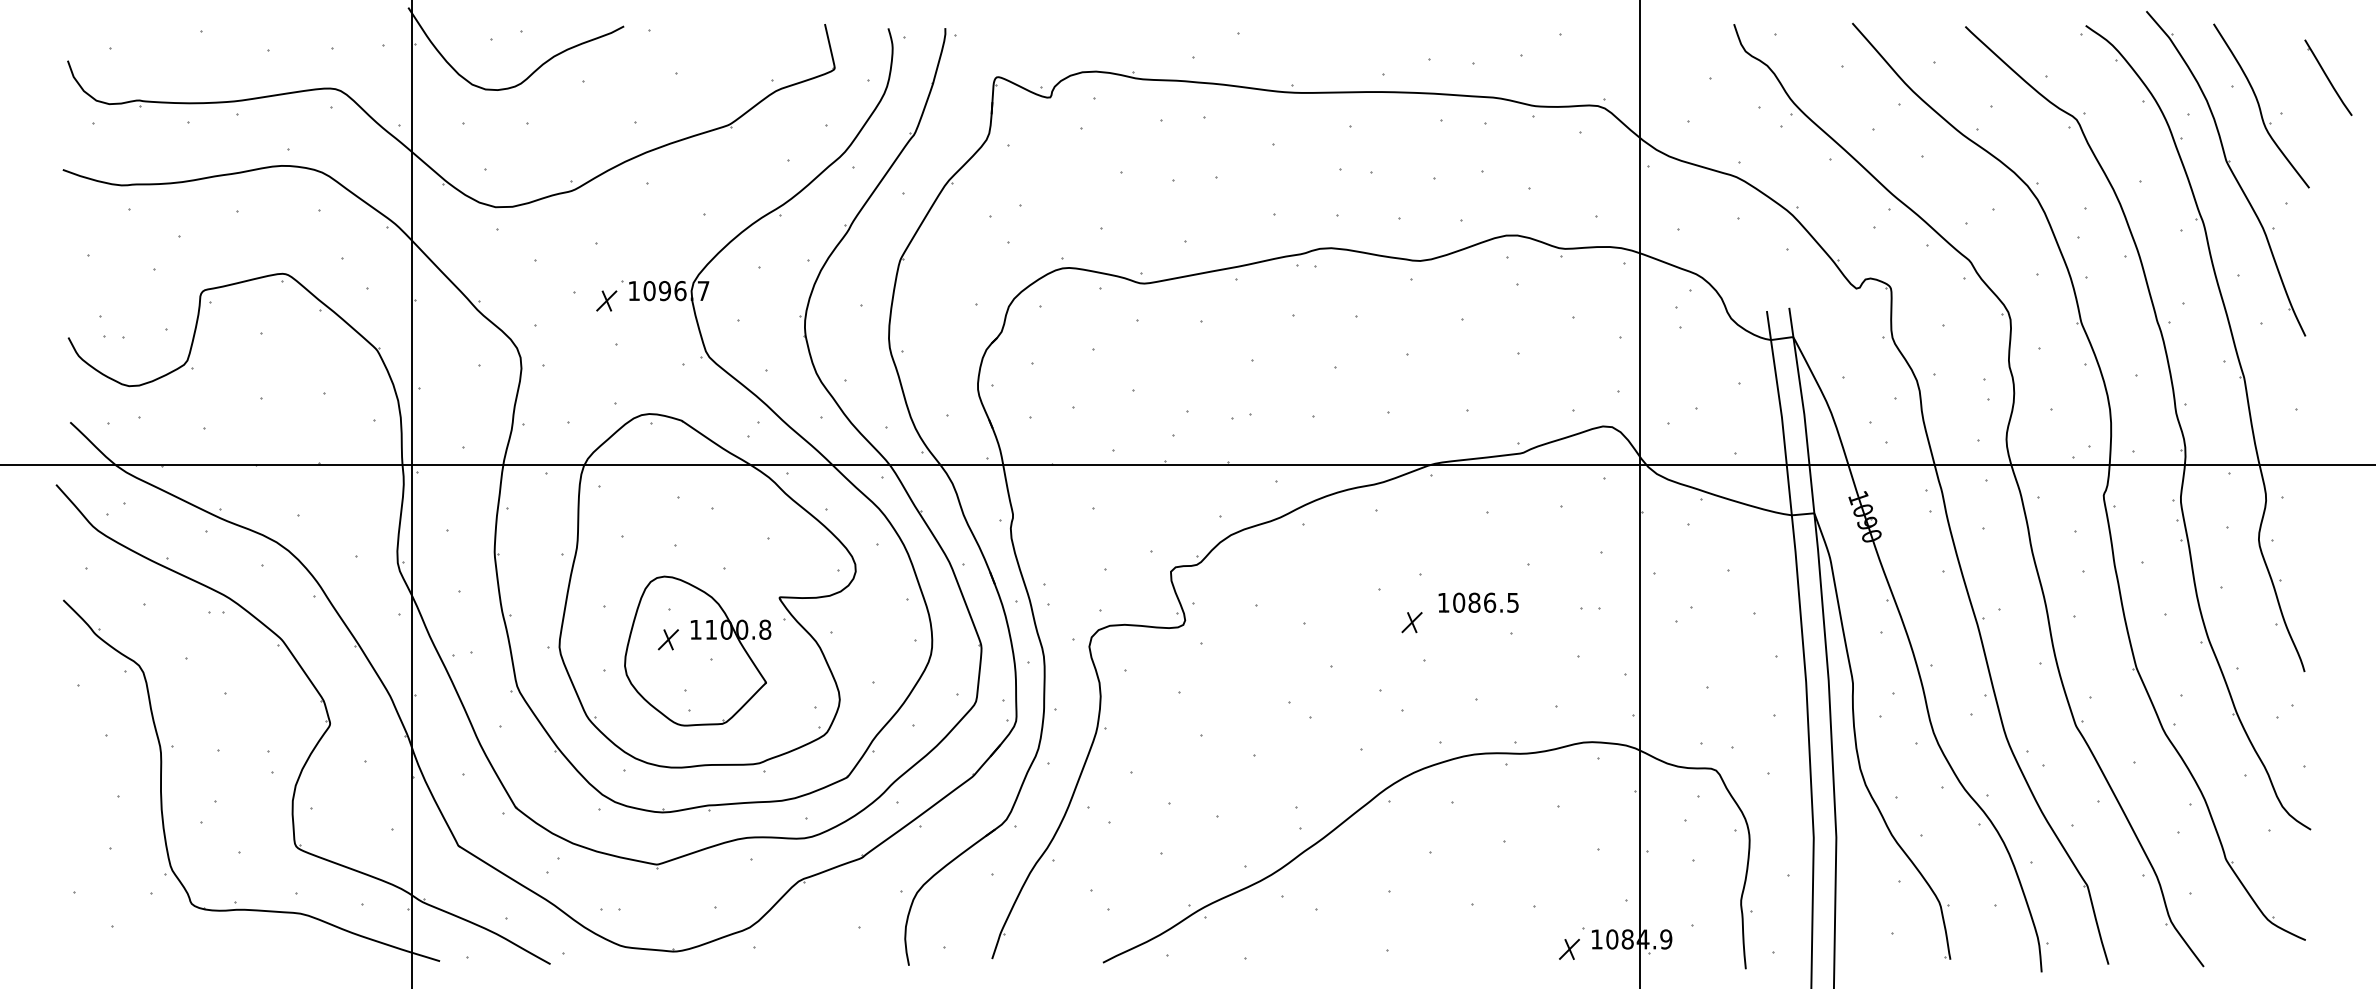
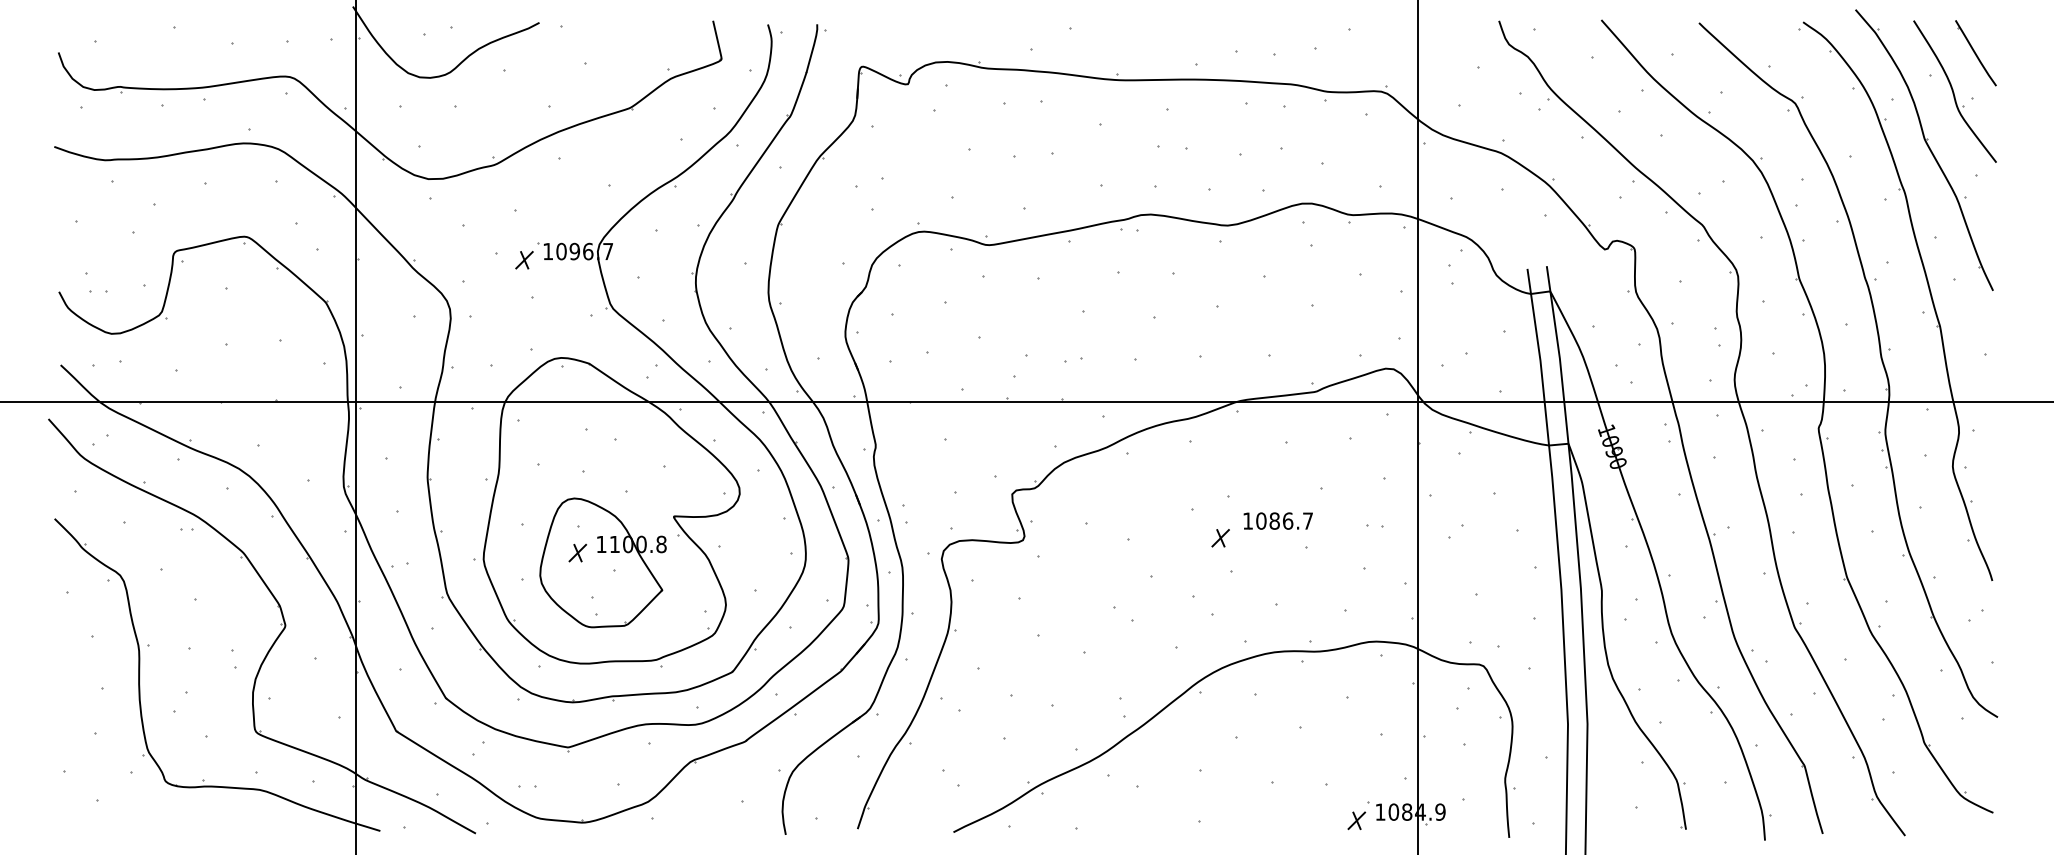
part: (2327, 78) -> (1975, 53), moved
text: (1512, 602) -> (1307, 520), 1086.5 -> 1086.7

